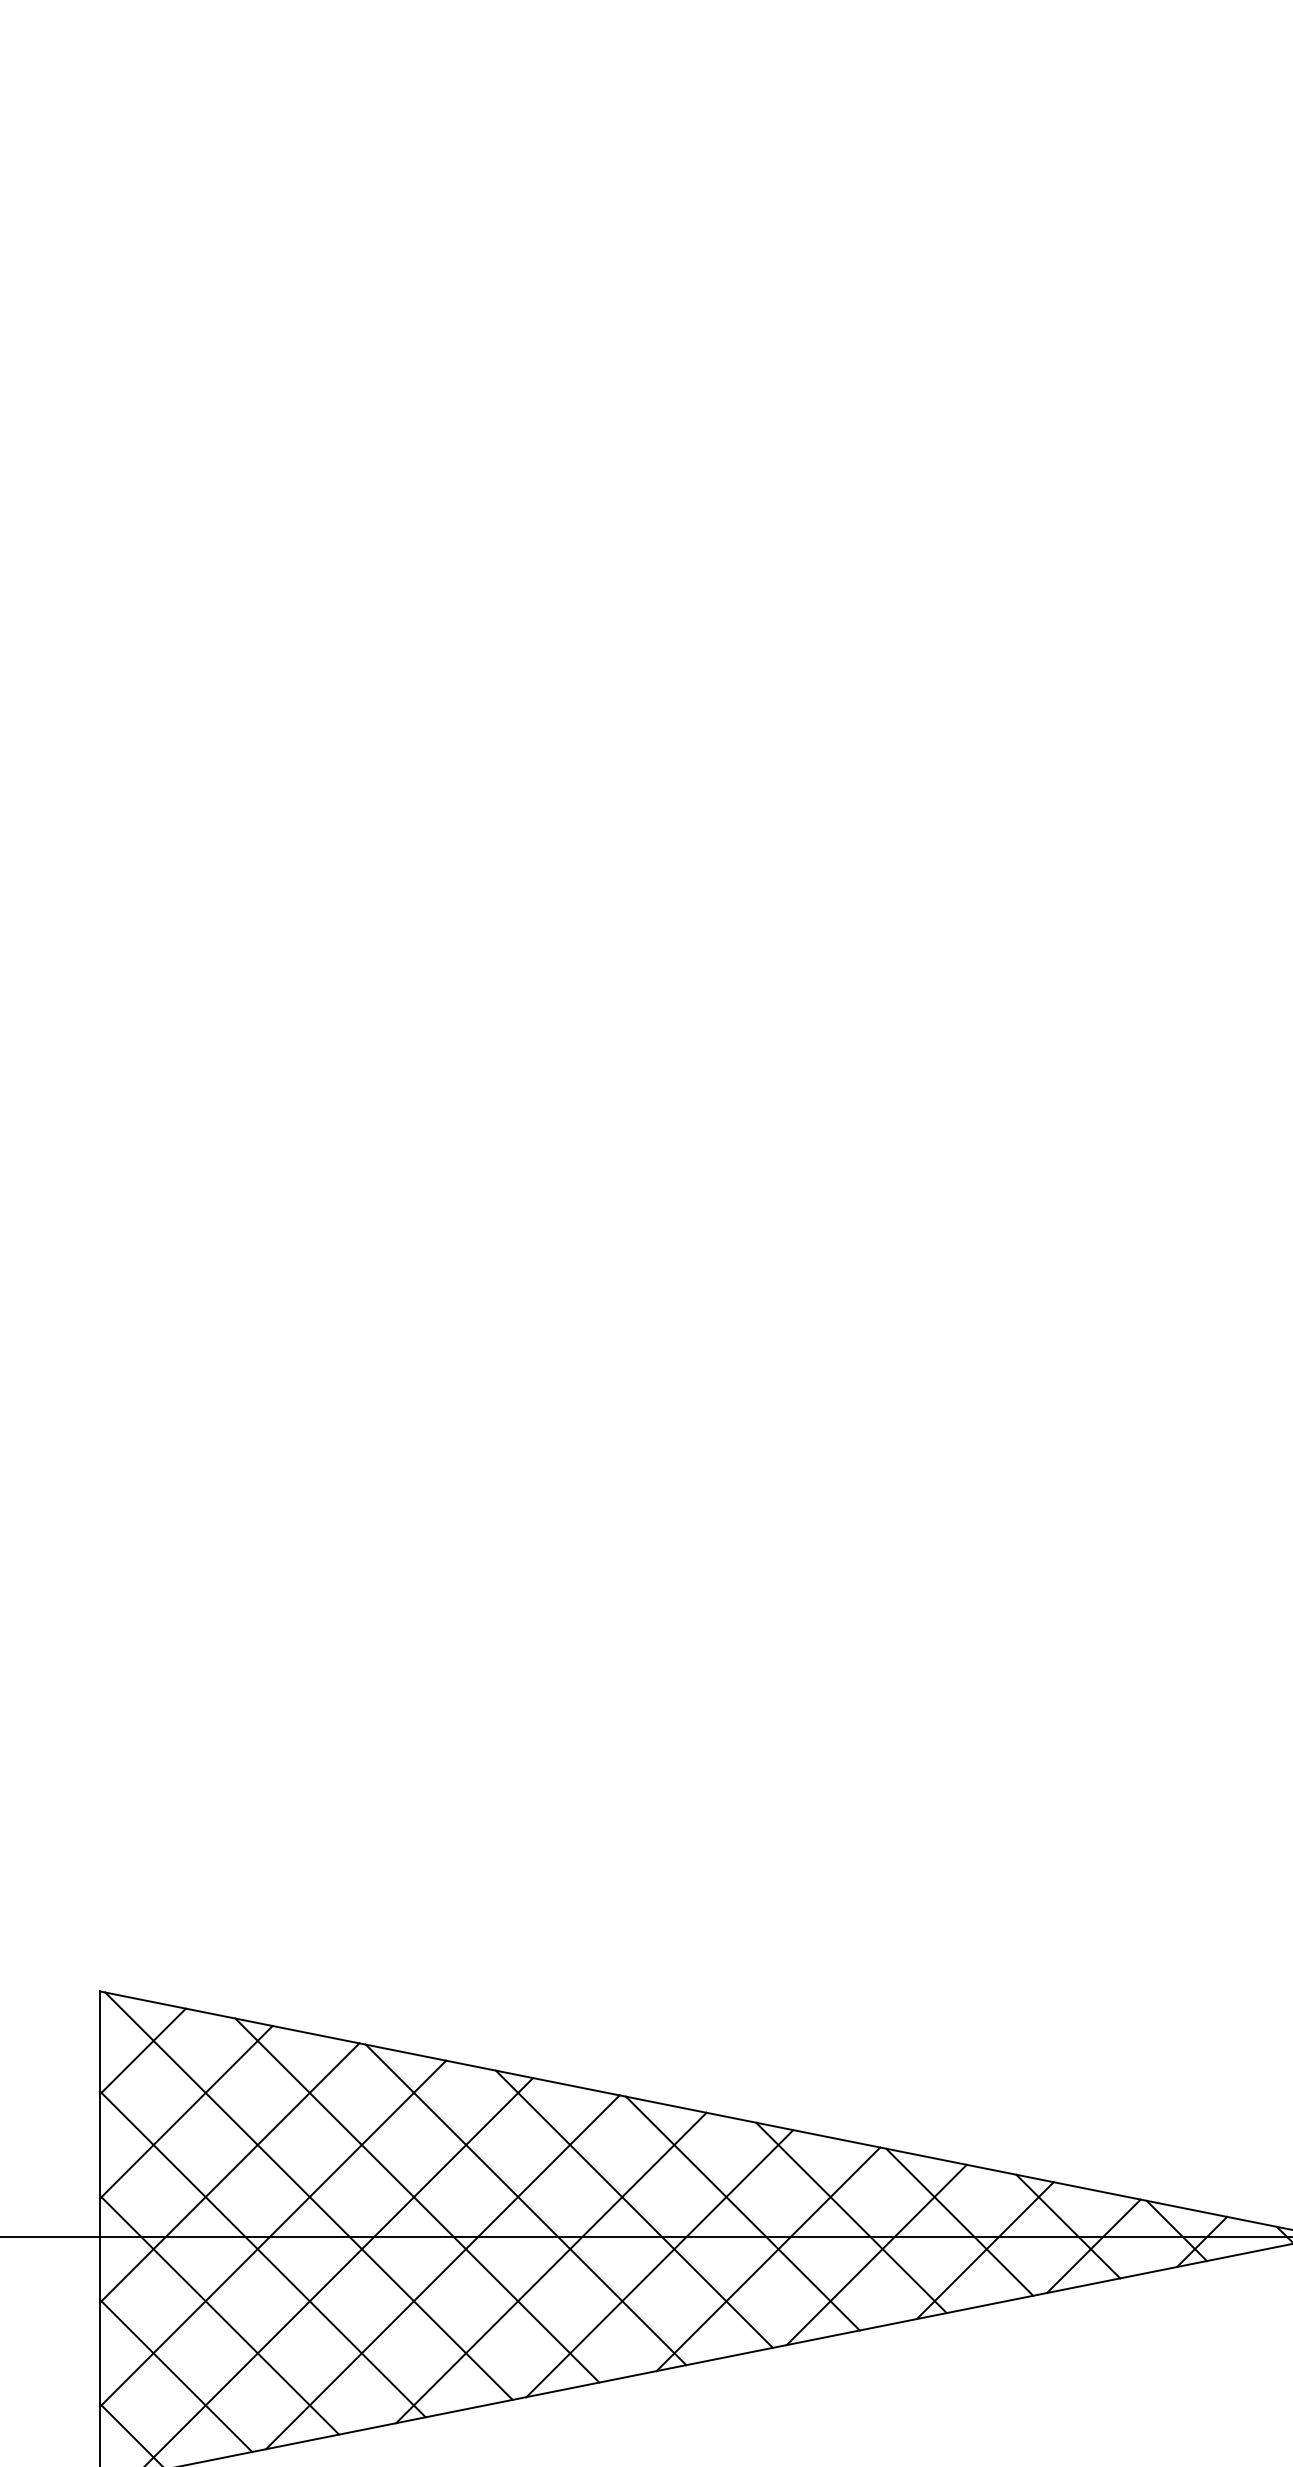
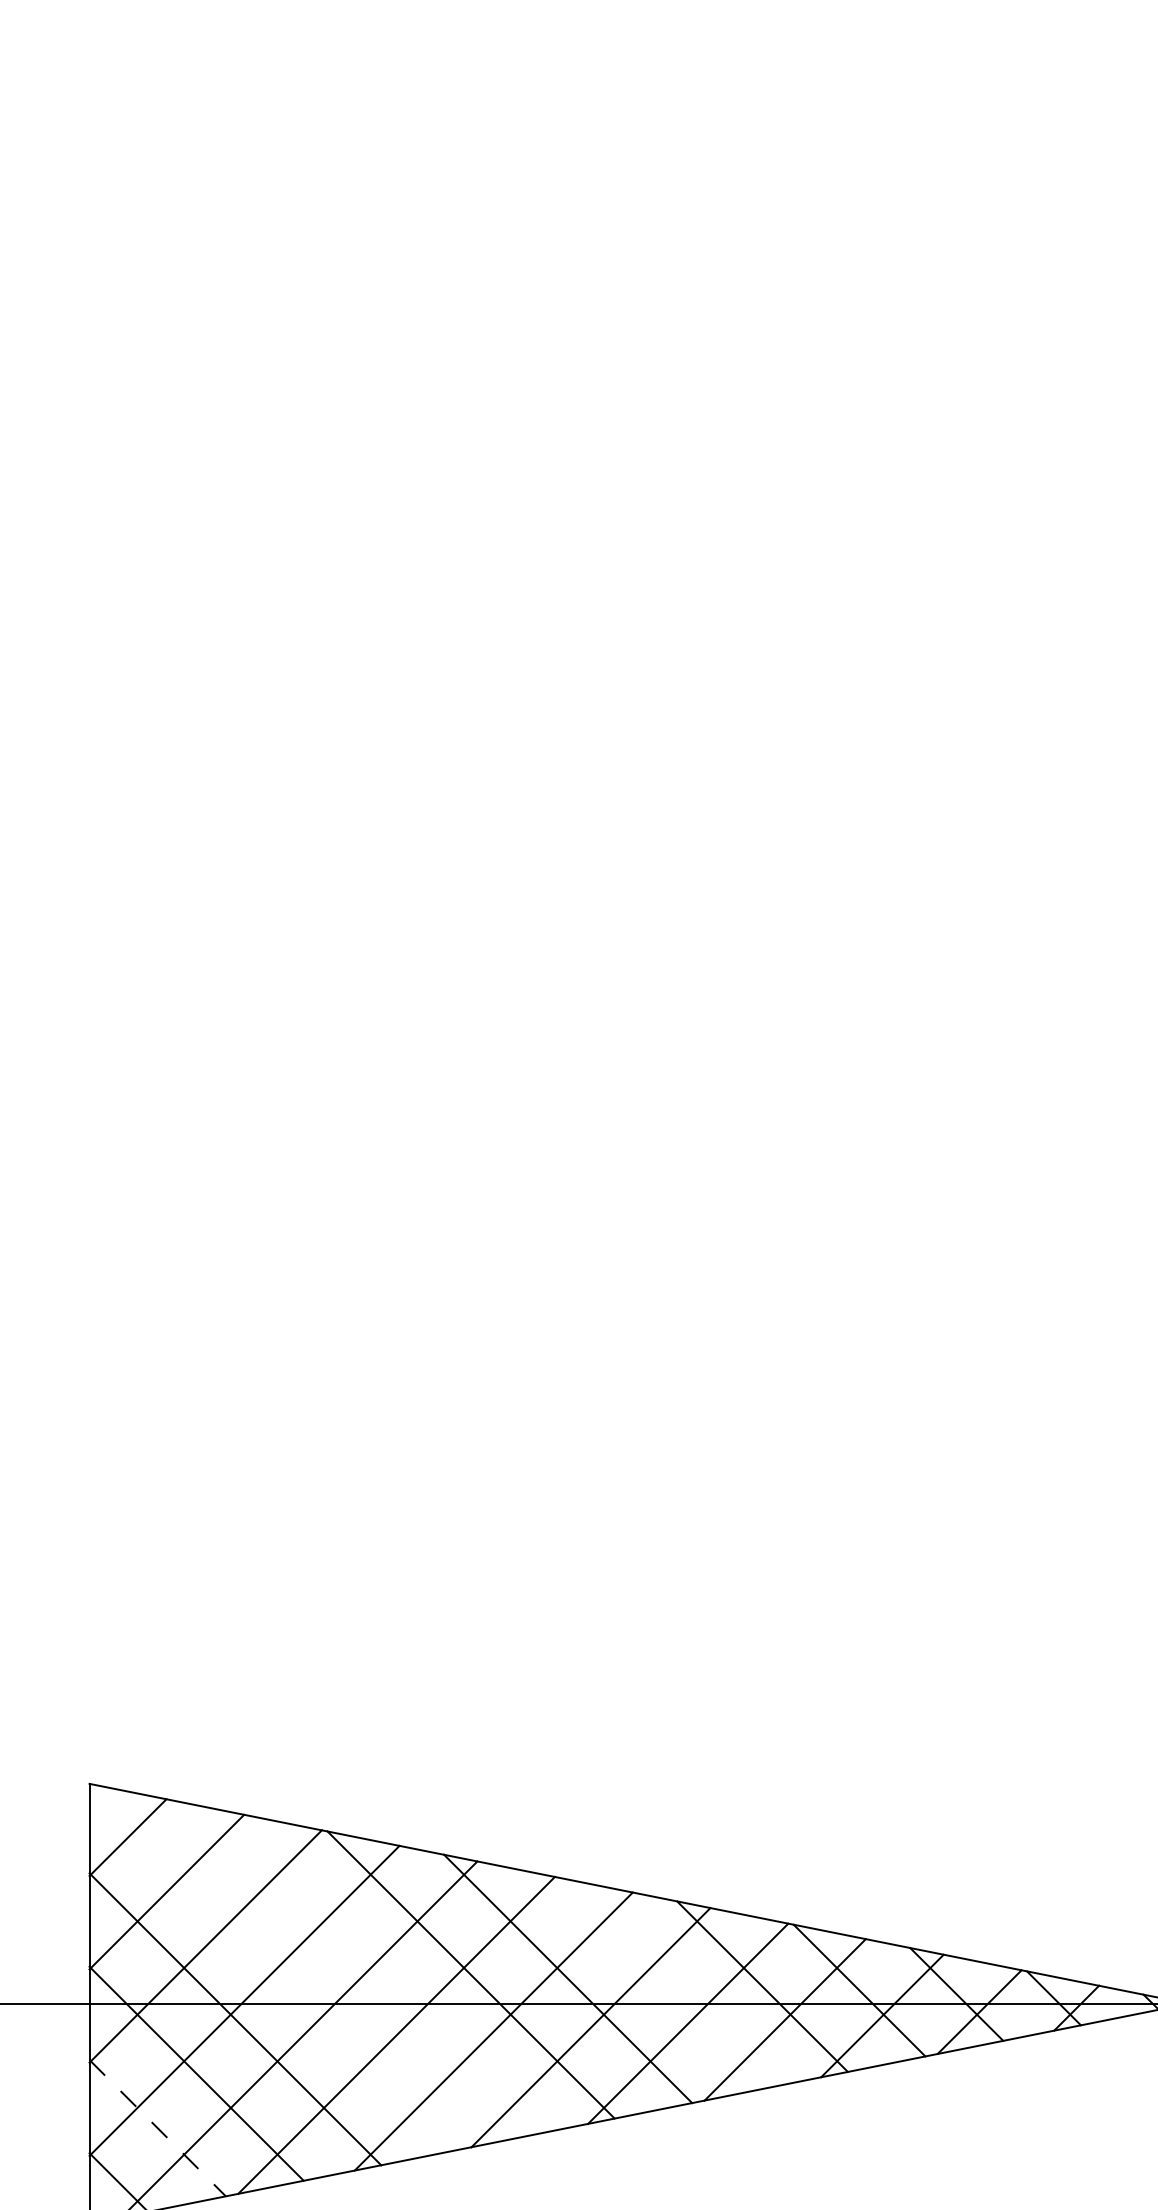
line: (308, 2195) -> (276, 1966), removed
line: (417, 2200) -> (373, 1971), removed
line: (743, 2213) -> (665, 1982), removed
line: (177, 2376) -> (158, 2128), solid -> dashed

